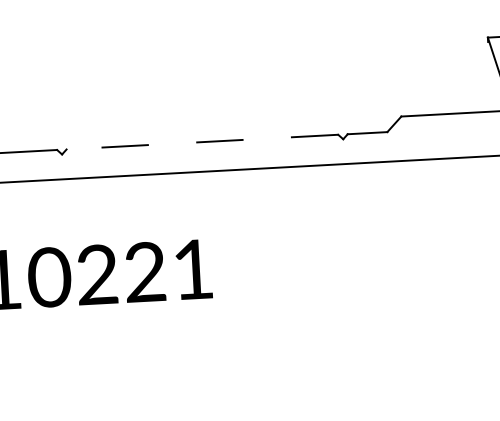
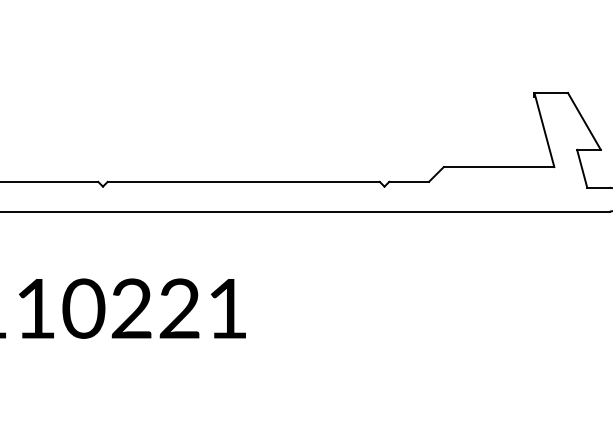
line: (202, 141) -> (243, 181), dashed -> solid

